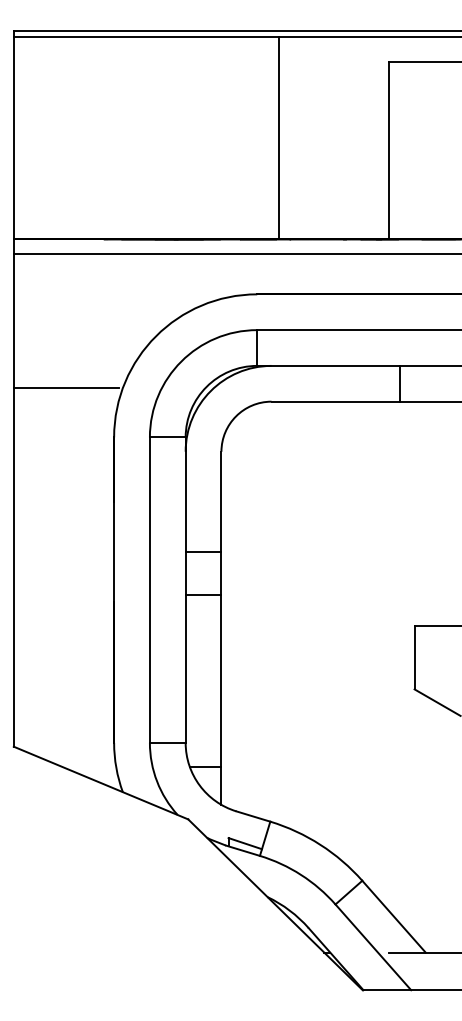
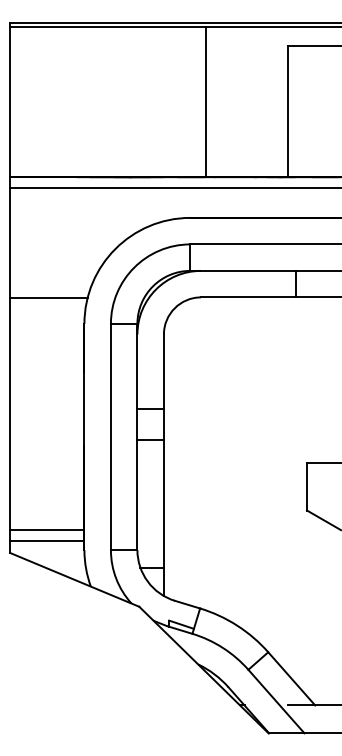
line: (65, 386) -> (48, 297), moved
line: (64, 716) -> (47, 530), added
line: (64, 729) -> (47, 540), added

